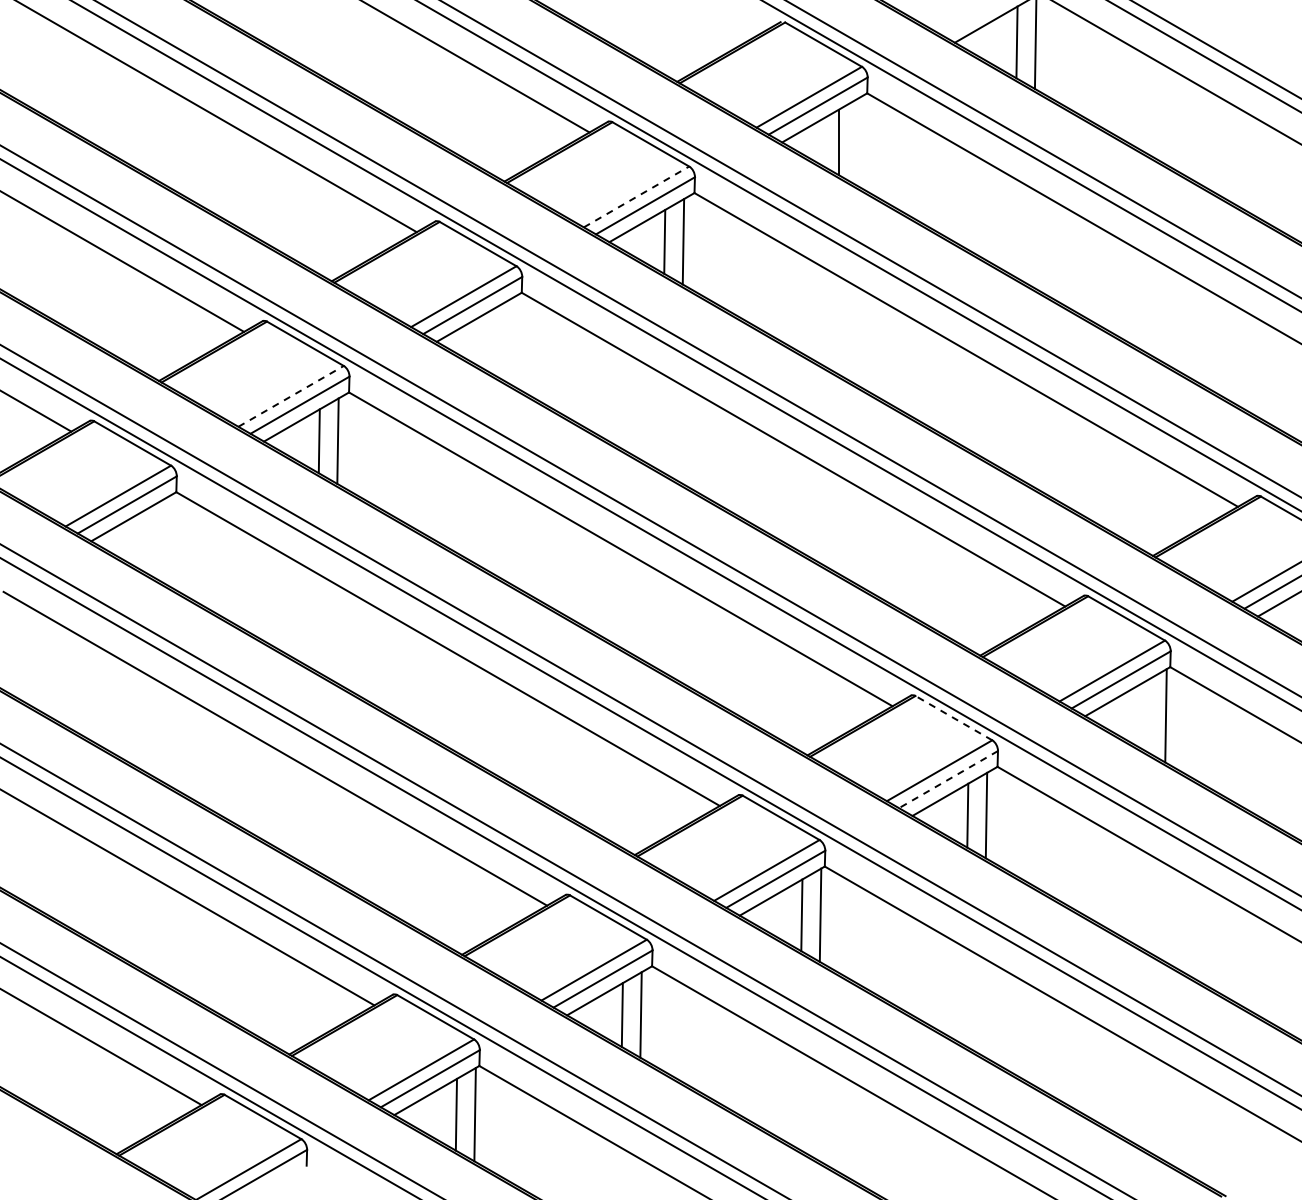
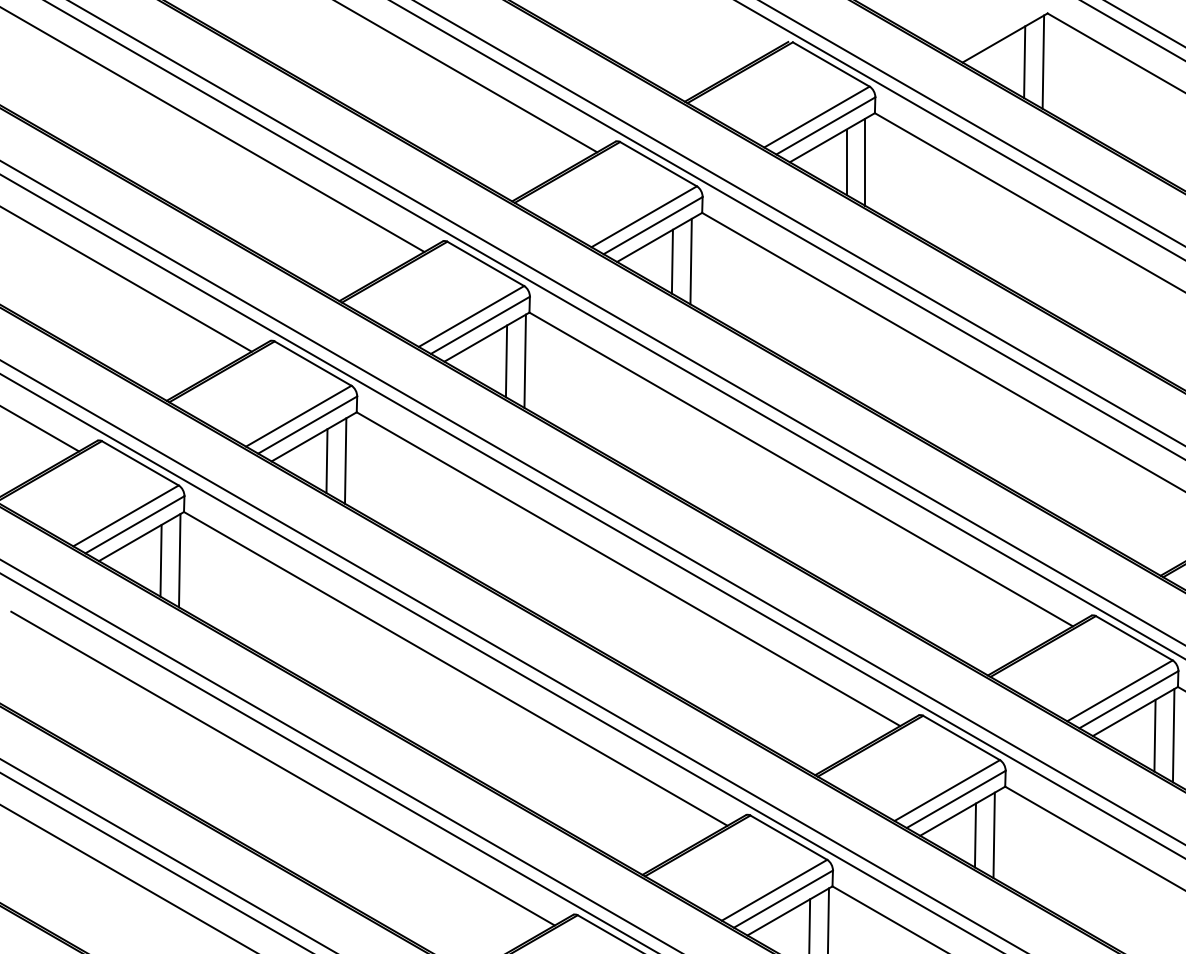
line: (857, 141) -> (865, 161), added
line: (636, 196) -> (644, 216), dashed -> solid
line: (498, 341) -> (506, 361), added
line: (517, 341) -> (525, 361), added
line: (291, 396) -> (299, 416), dashed -> solid
line: (152, 540) -> (160, 560), added
line: (171, 540) -> (179, 560), added
line: (1146, 715) -> (1154, 735), added
line: (953, 717) -> (961, 737), dashed -> solid
line: (948, 779) -> (956, 799), dashed -> solid

